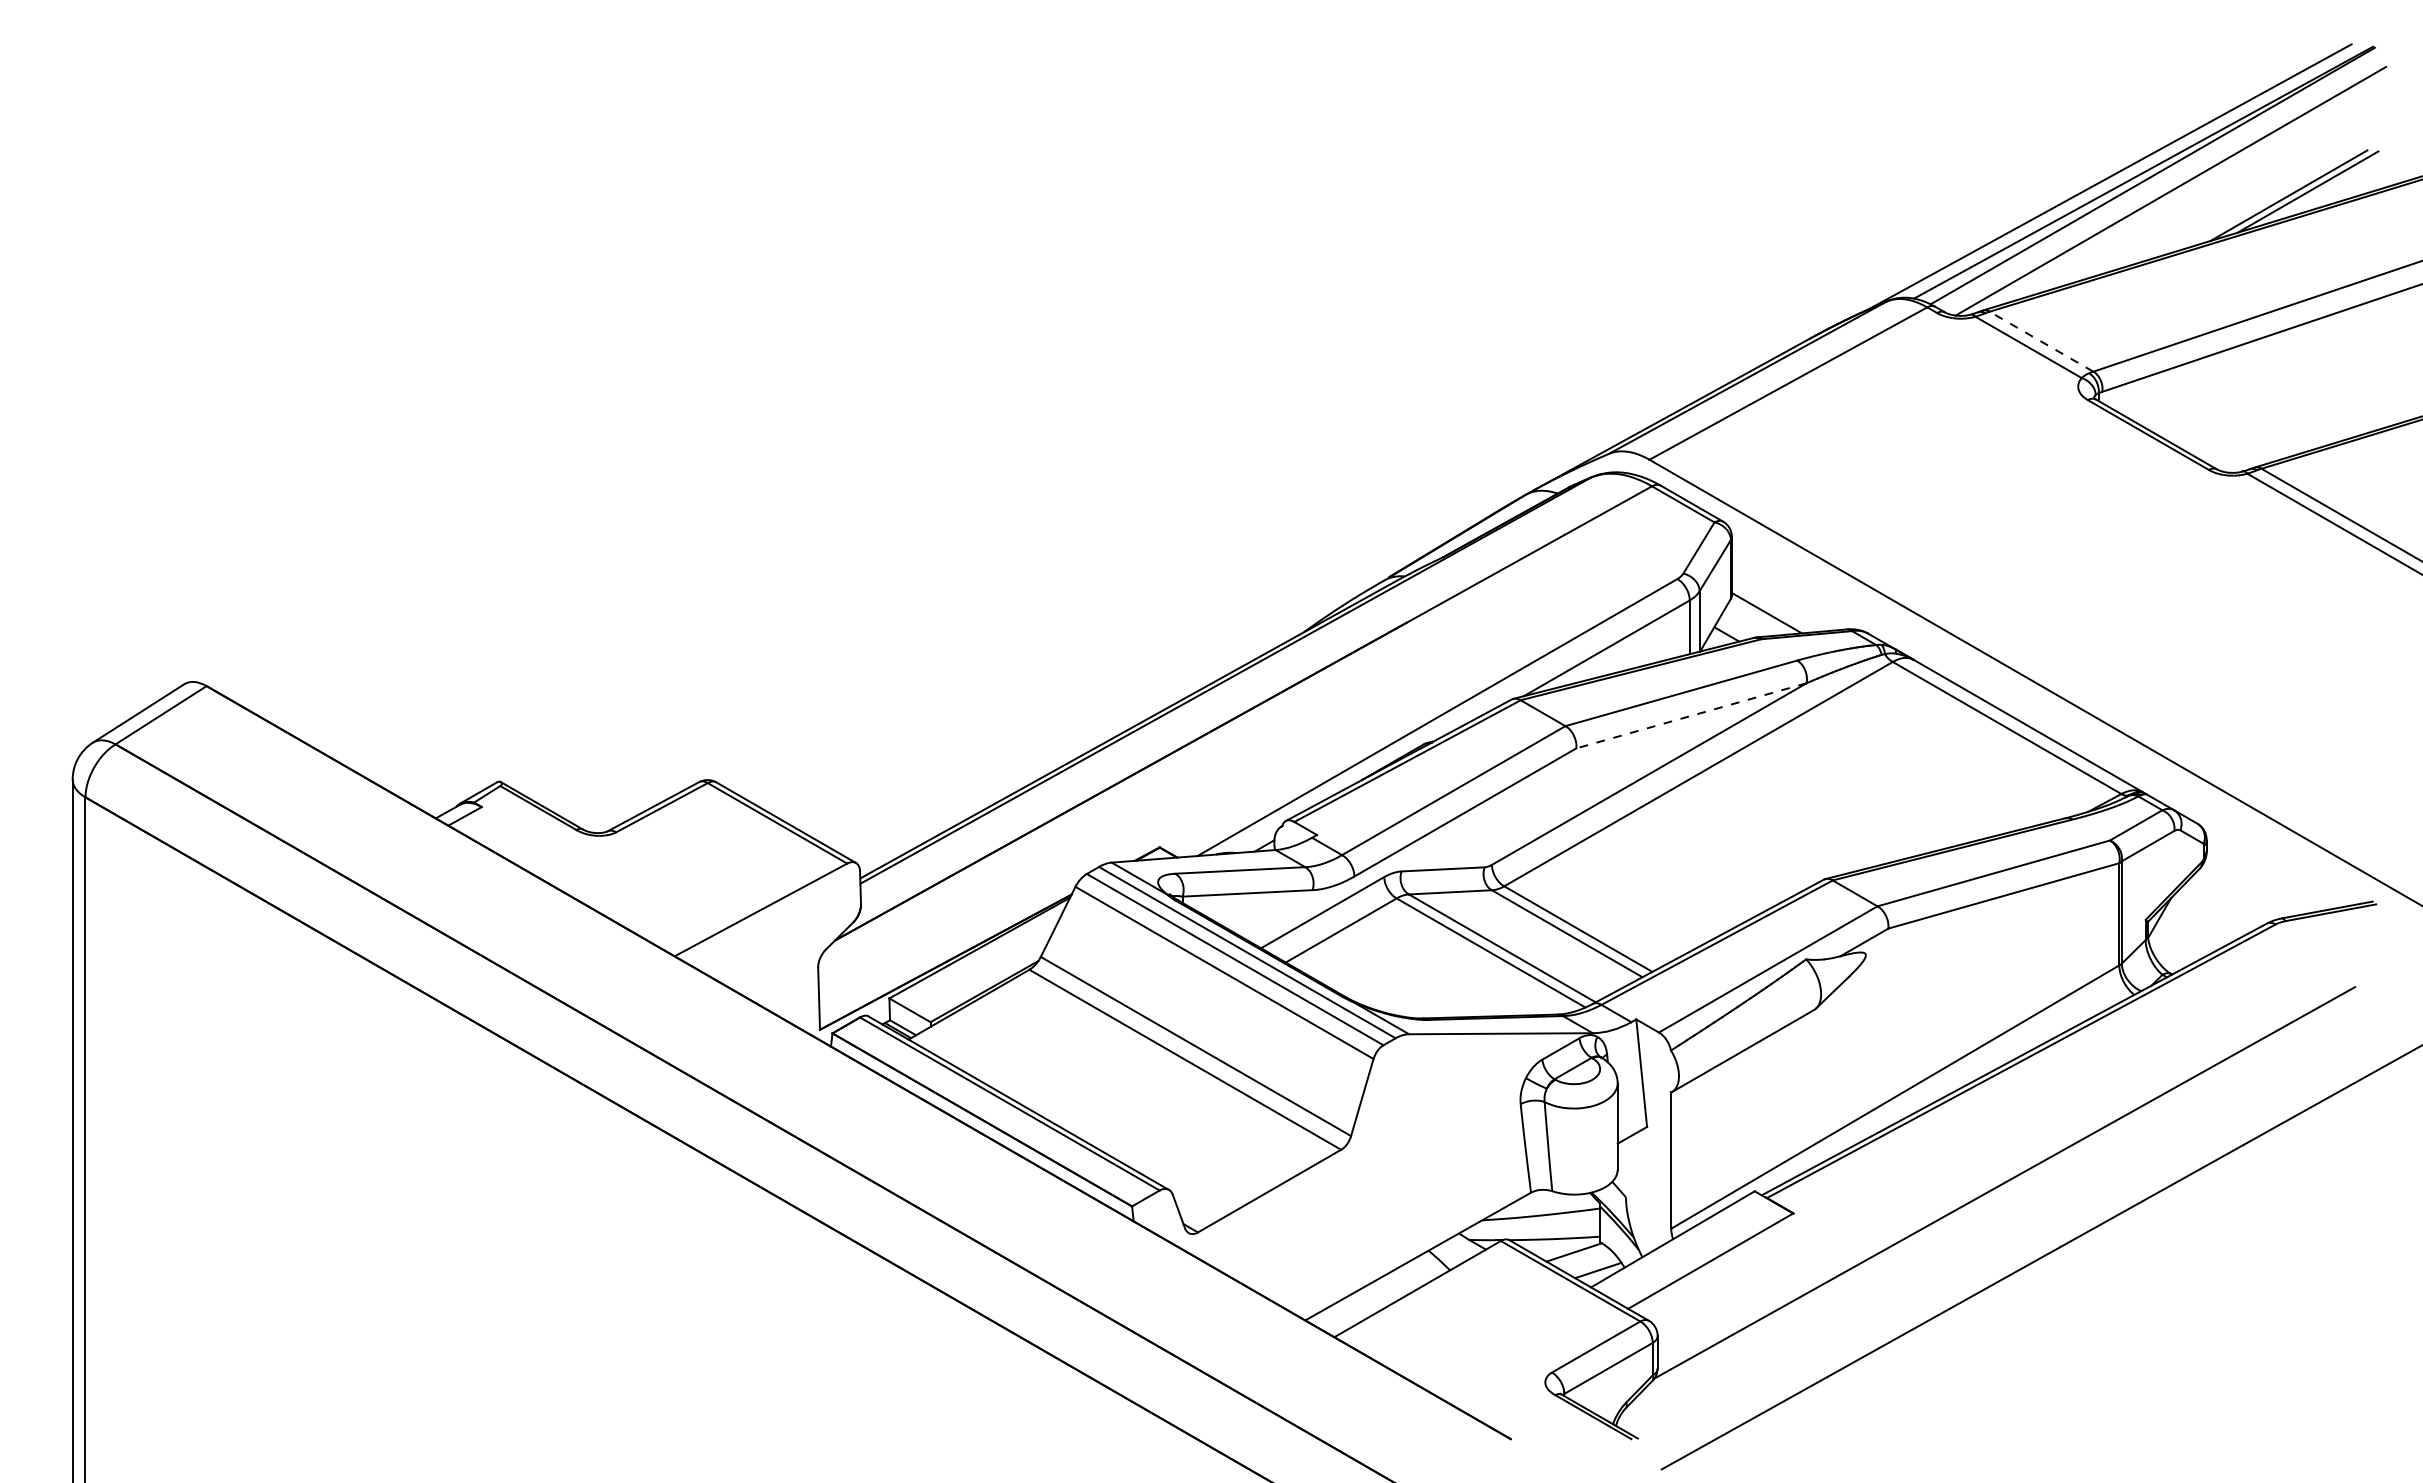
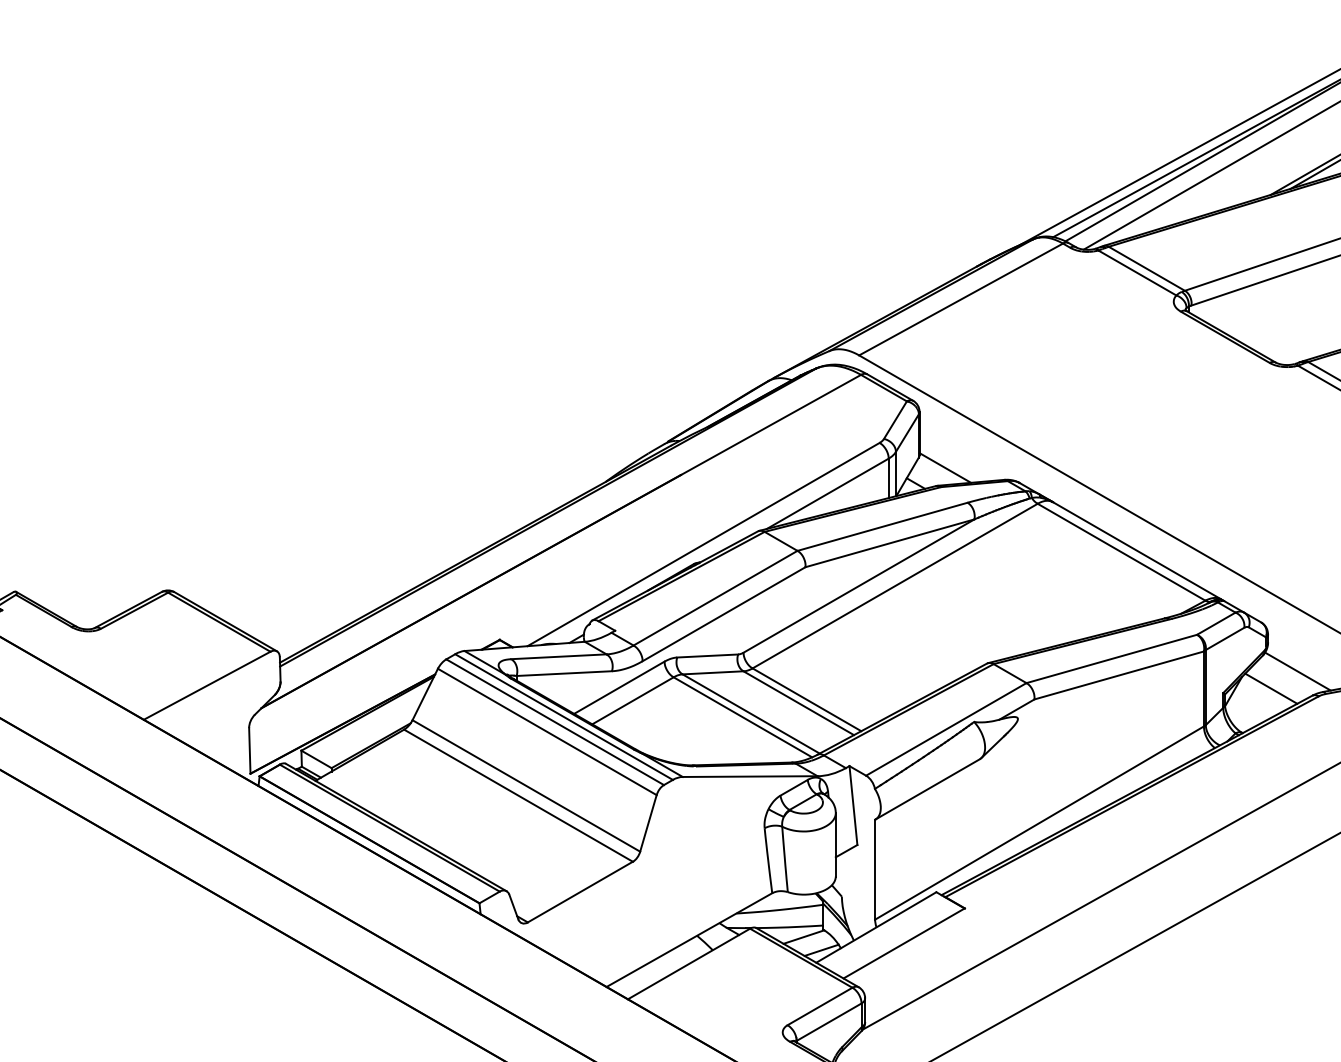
line: (2041, 341) -> (1146, 268), dashed -> solid
line: (1691, 715) -> (889, 543), dashed -> solid
line: (2247, 890) -> (1297, 671), added
line: (2210, 913) -> (1270, 688), added

